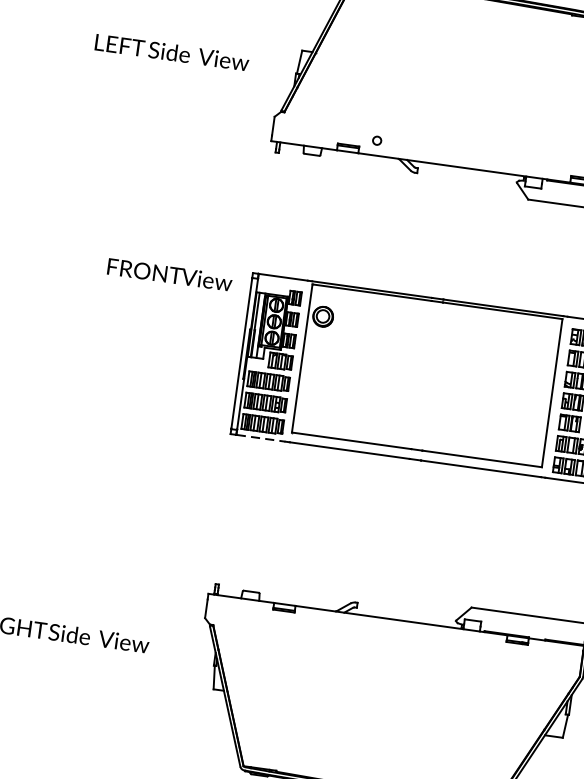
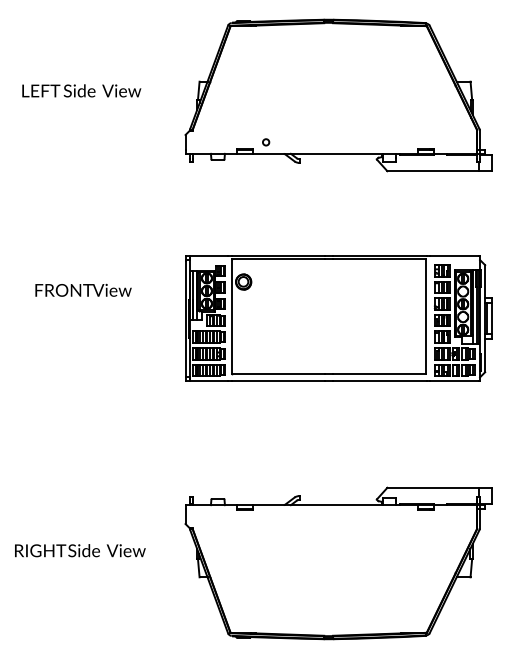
text: (171, 52) -> (81, 90), moved
text: (170, 273) -> (83, 289), moved
line: (261, 438) -> (209, 381), dashed -> solid

